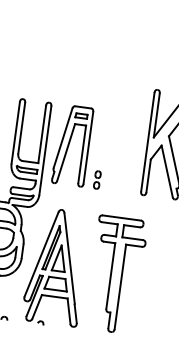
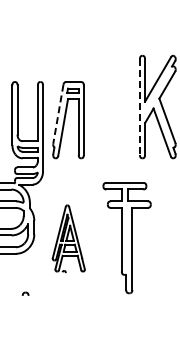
line: (63, 138) -> (58, 114), solid -> dashed
line: (147, 142) -> (139, 107), solid -> dashed
part: (97, 179) -> (96, 149), removed
part: (56, 267) -> (68, 238), size x0.6

